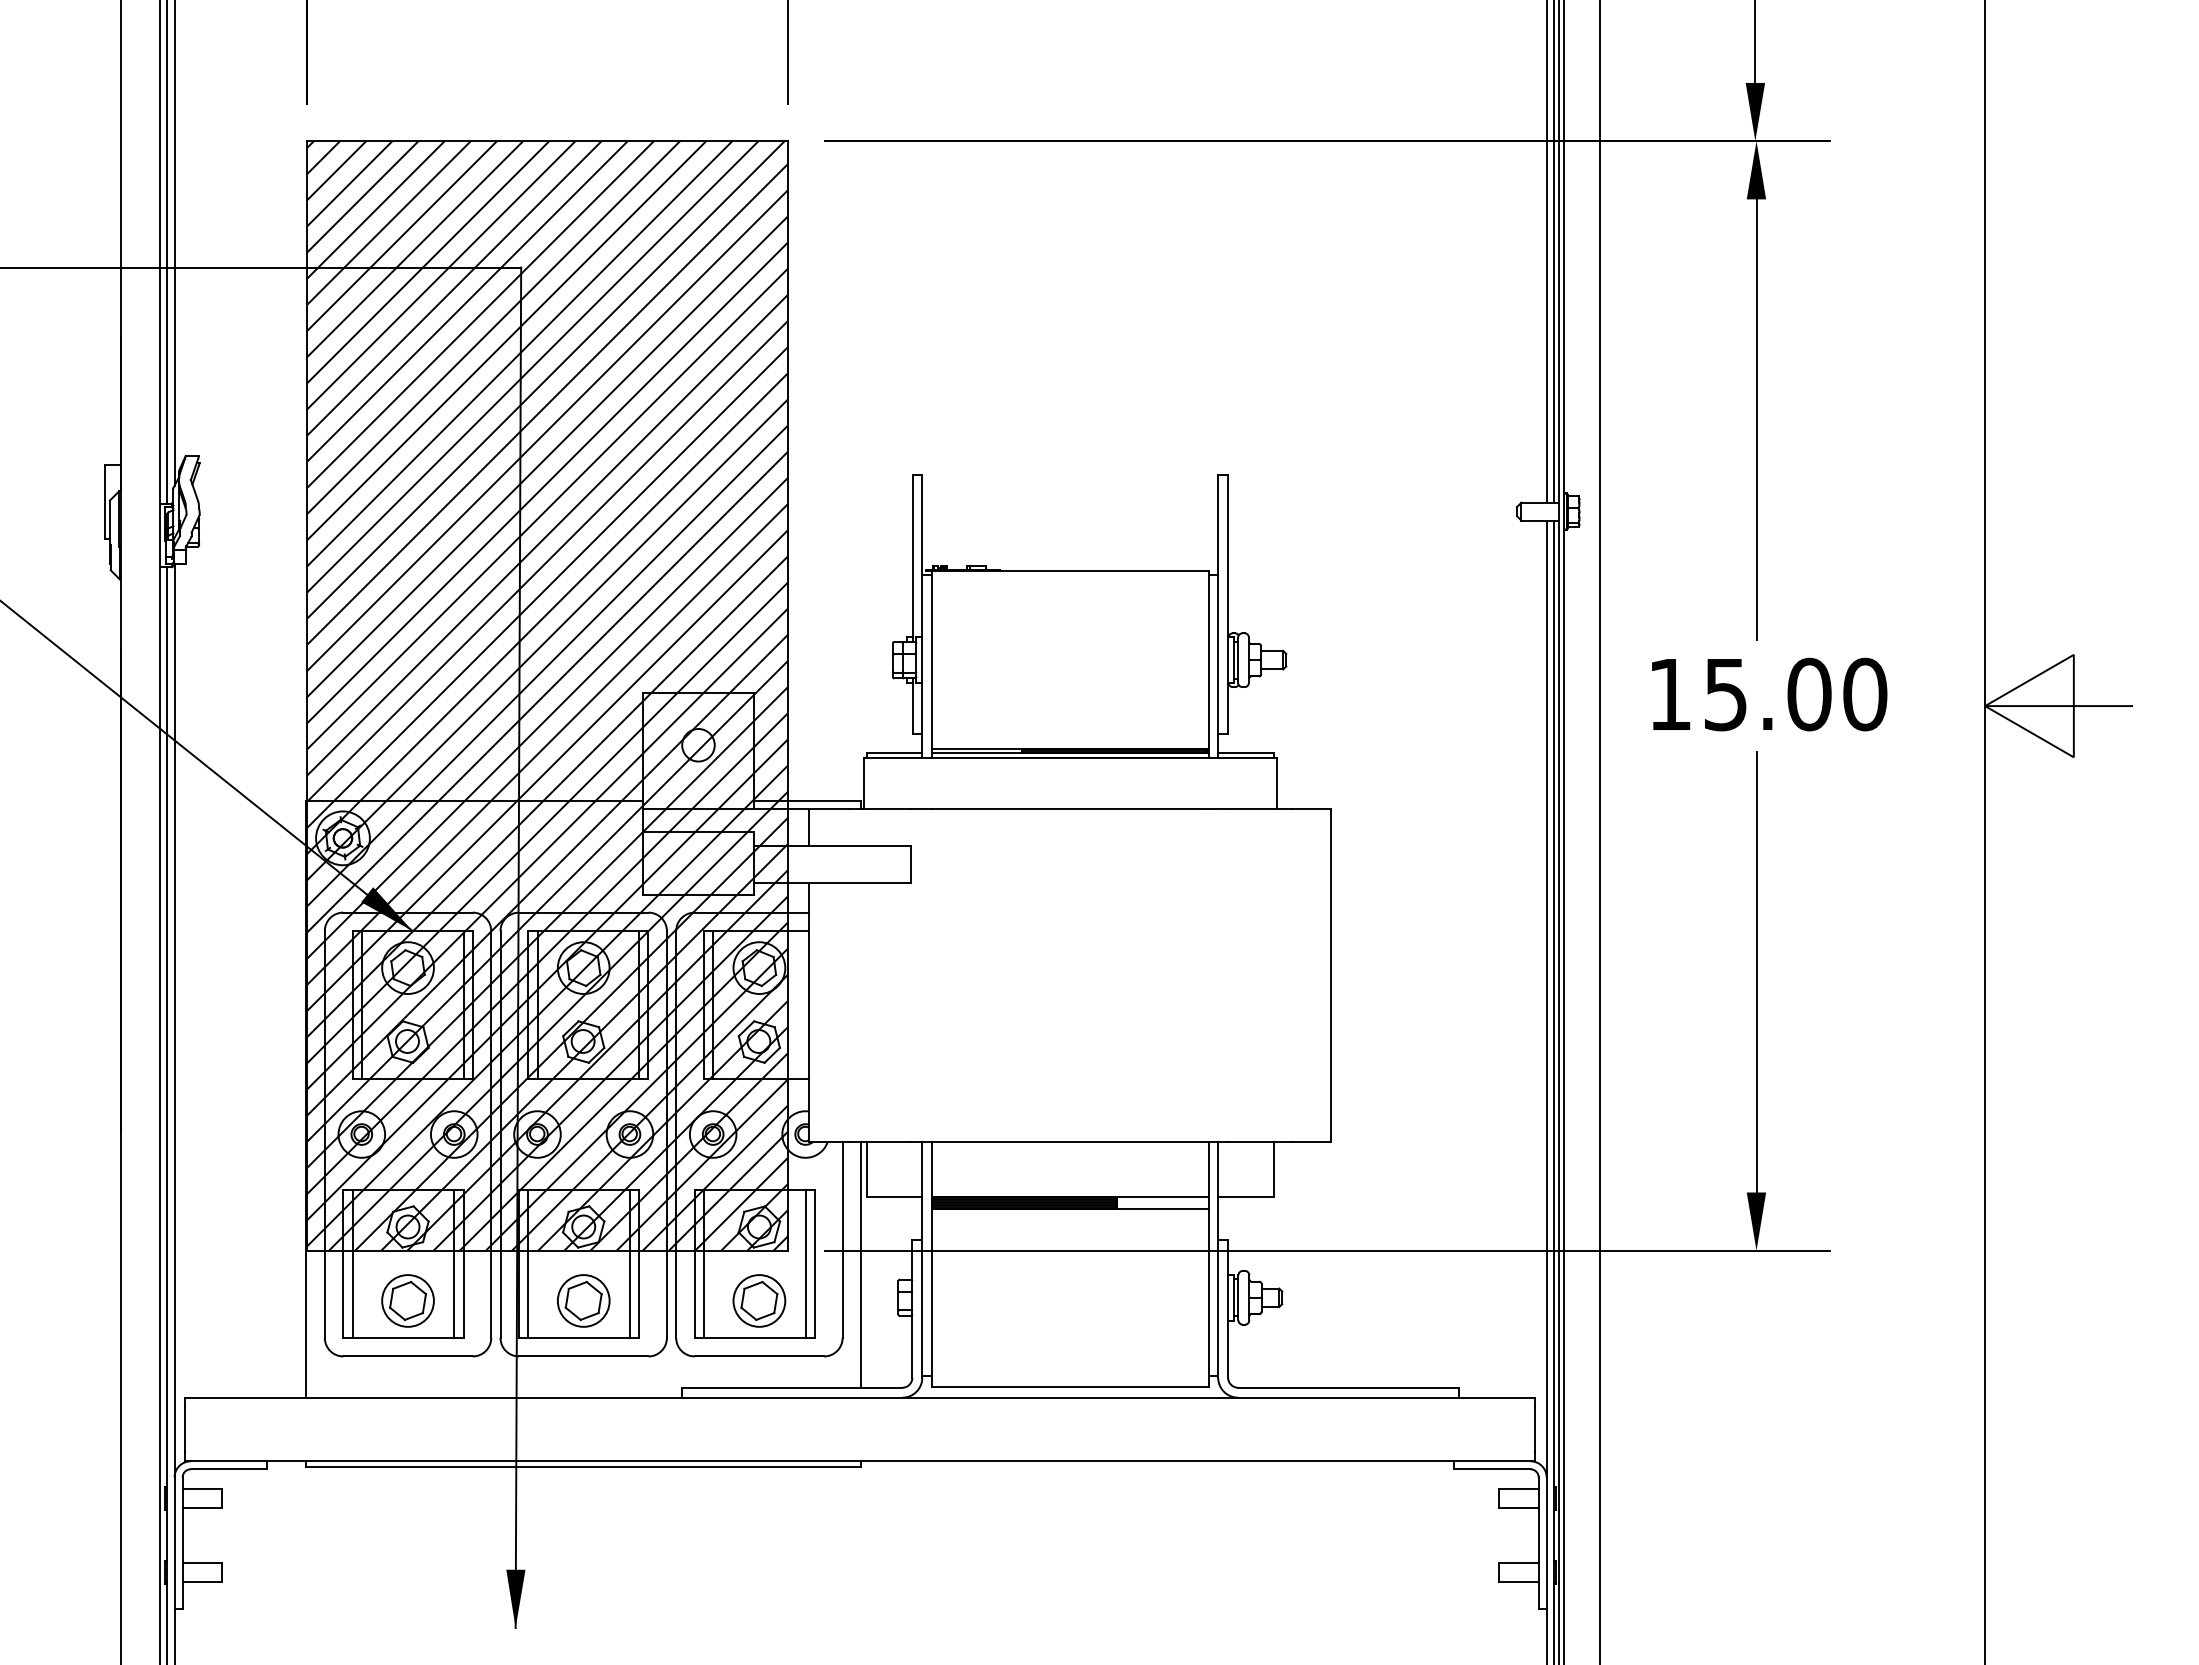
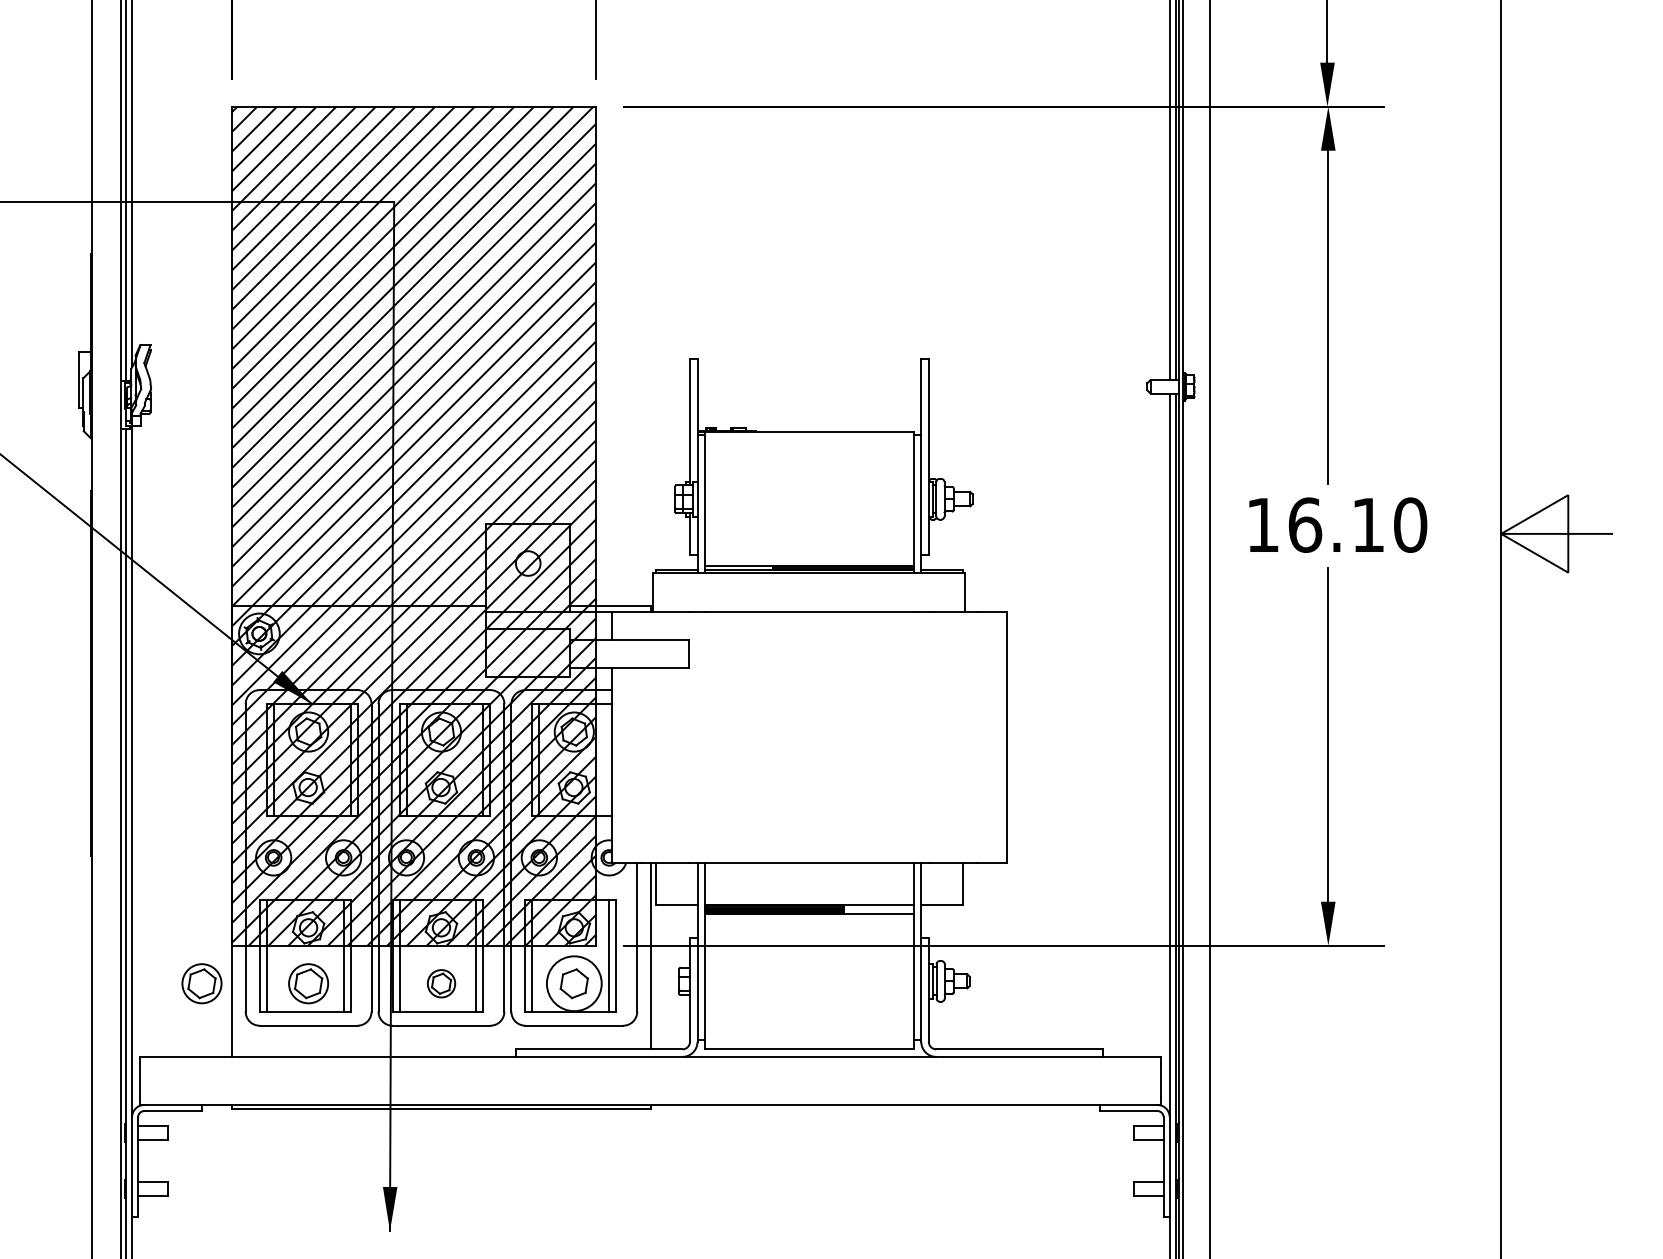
text: (1767, 694) -> (1336, 525), 15.00 -> 16.10
part: (266, 1300) -> (201, 983), added
part: (583, 1300) -> (441, 983), size x0.7
circle: (759, 1300) -> (574, 983), size x1.4

